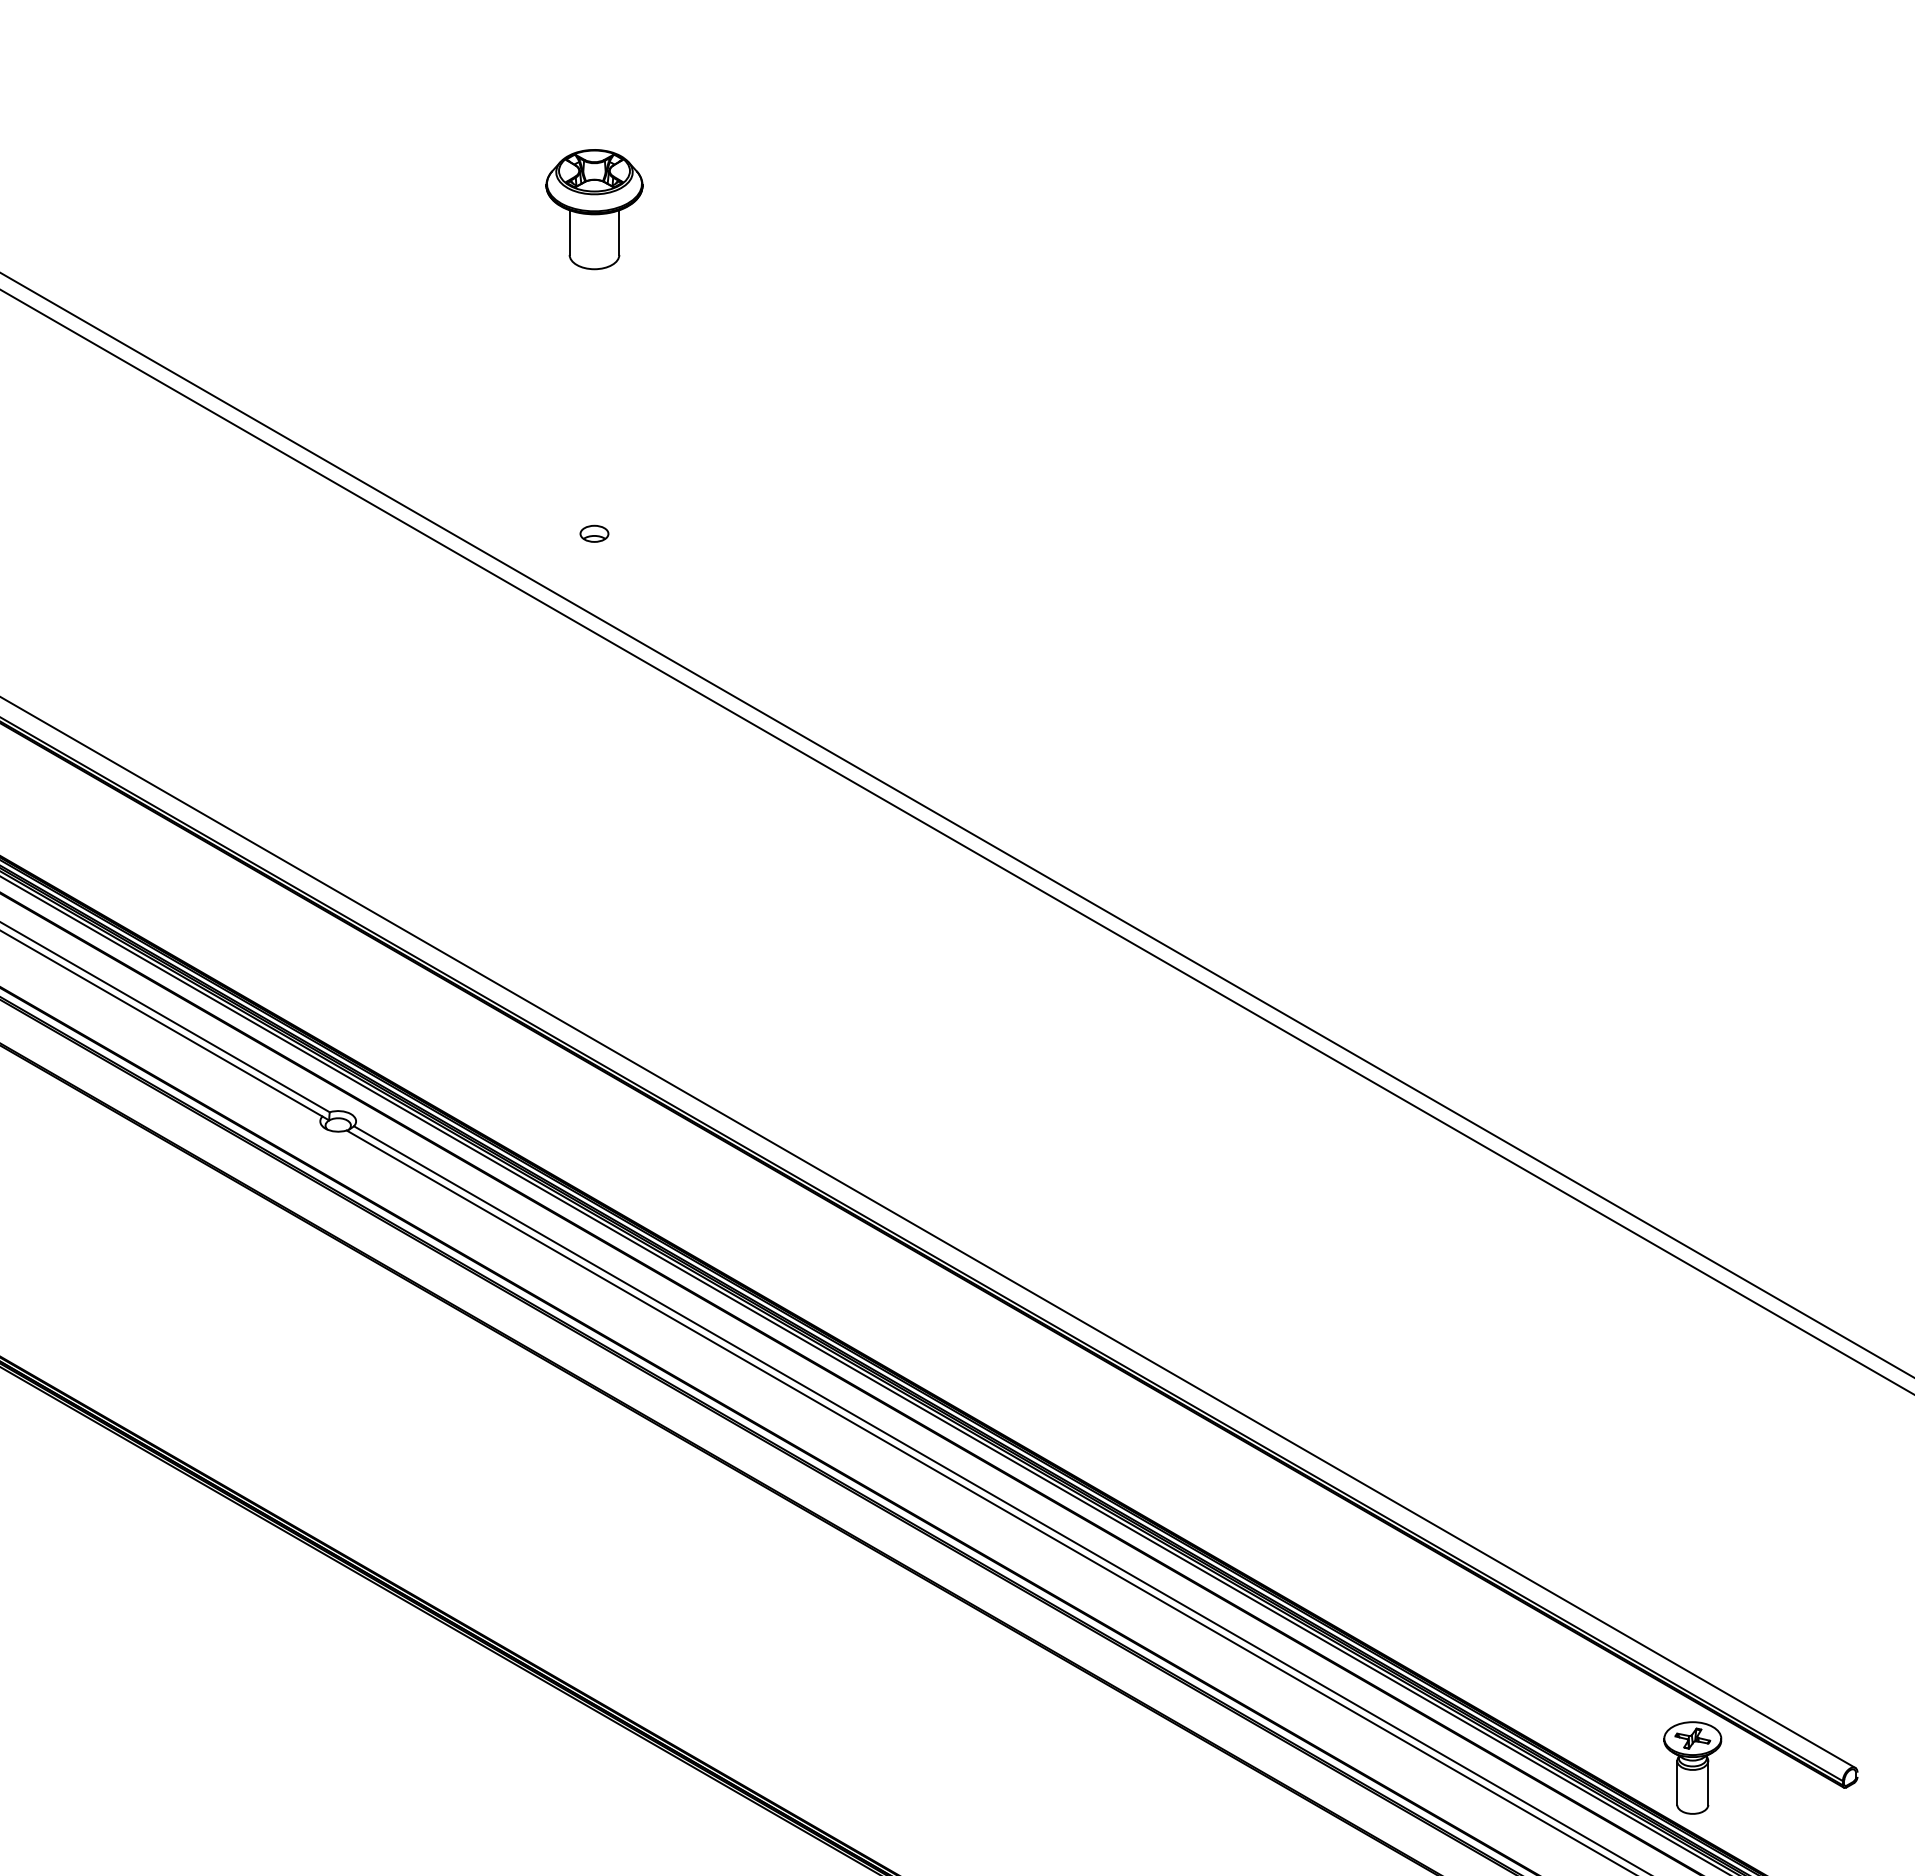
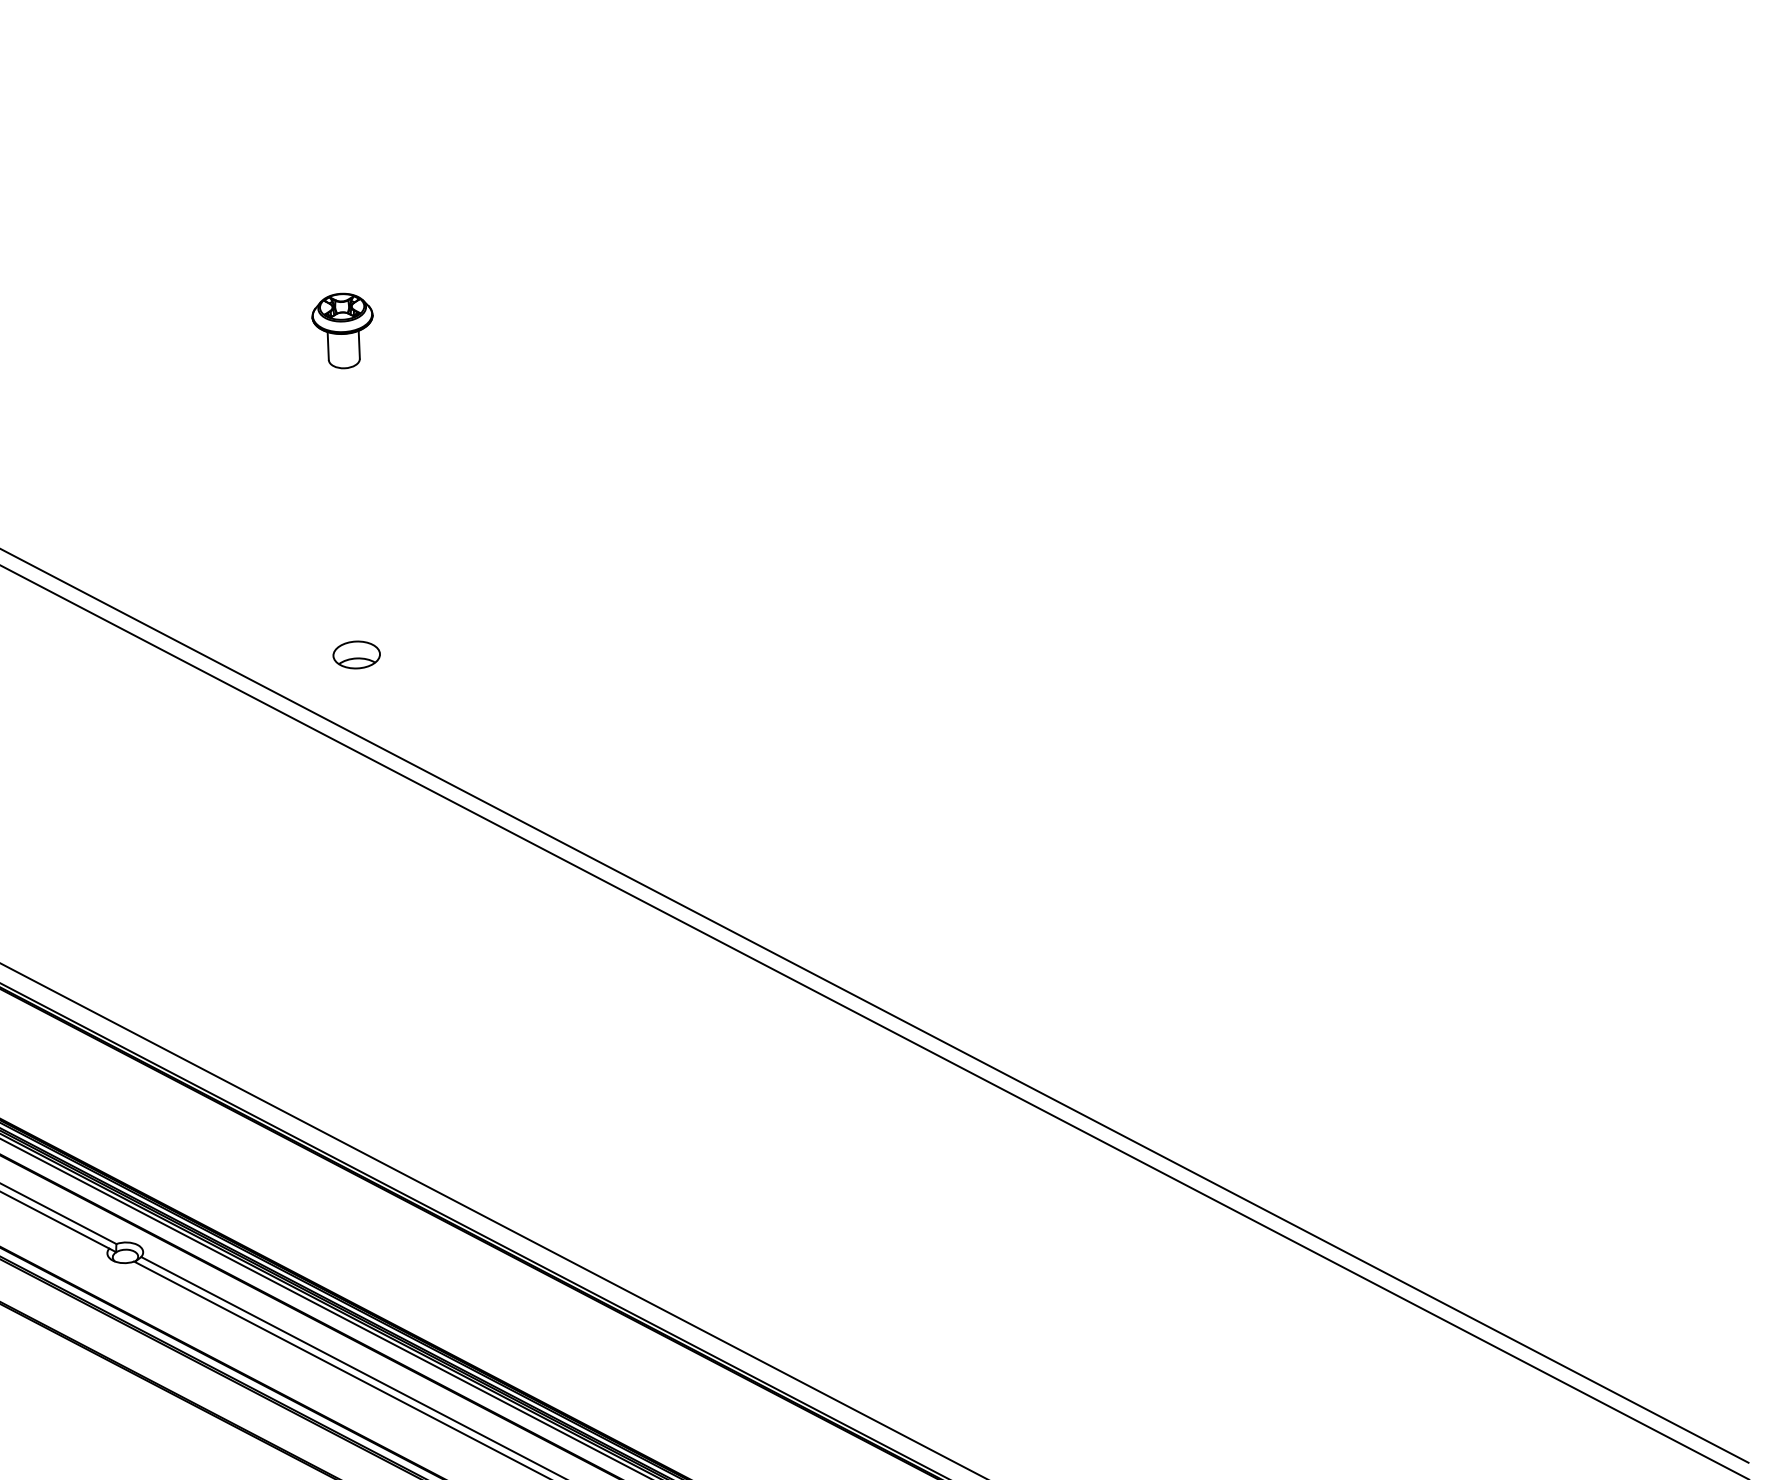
part: (594, 209) -> (343, 330), size x0.62
part: (594, 533) -> (356, 654), size x1.67

